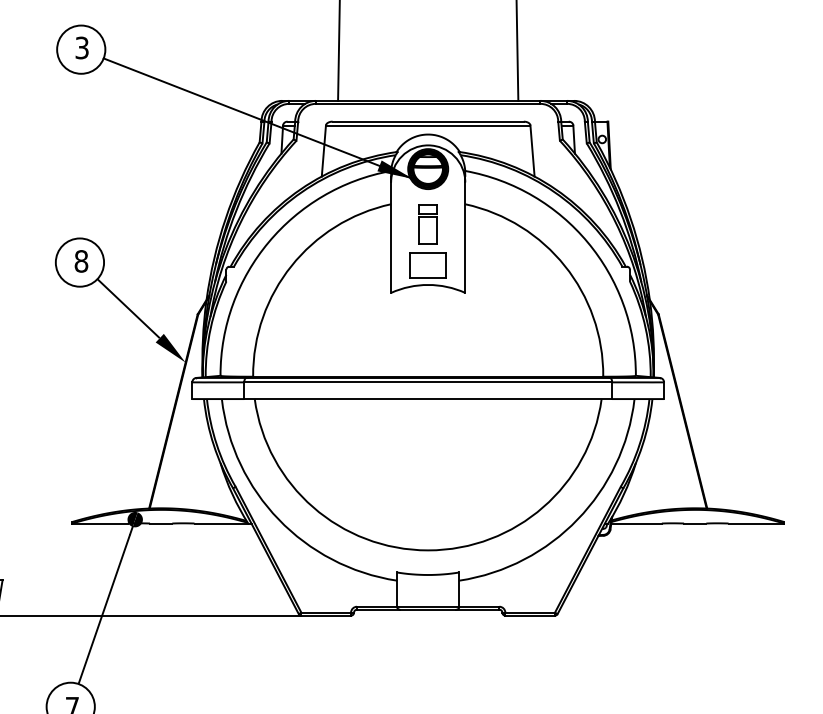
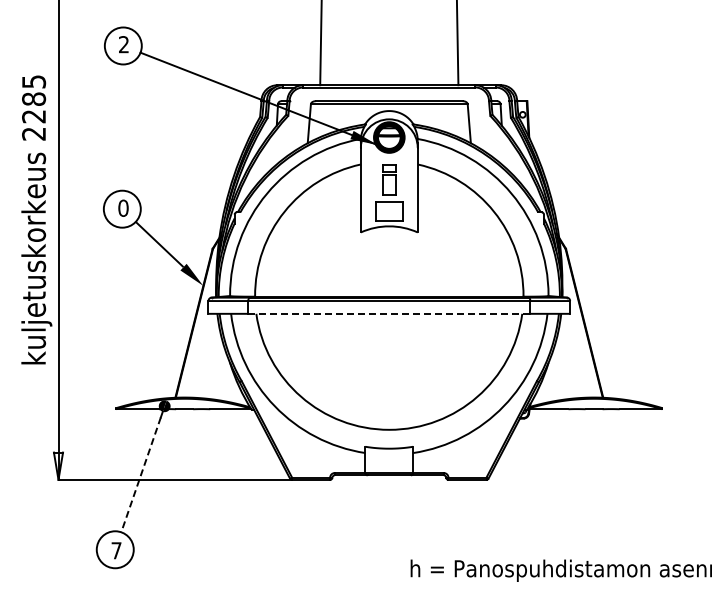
text: (81, 47) -> (123, 44), 3 -> 2
text: (81, 261) -> (123, 208), 8 -> 0
line: (428, 398) -> (389, 313), solid -> dashed
line: (104, 608) -> (141, 474), solid -> dashed

